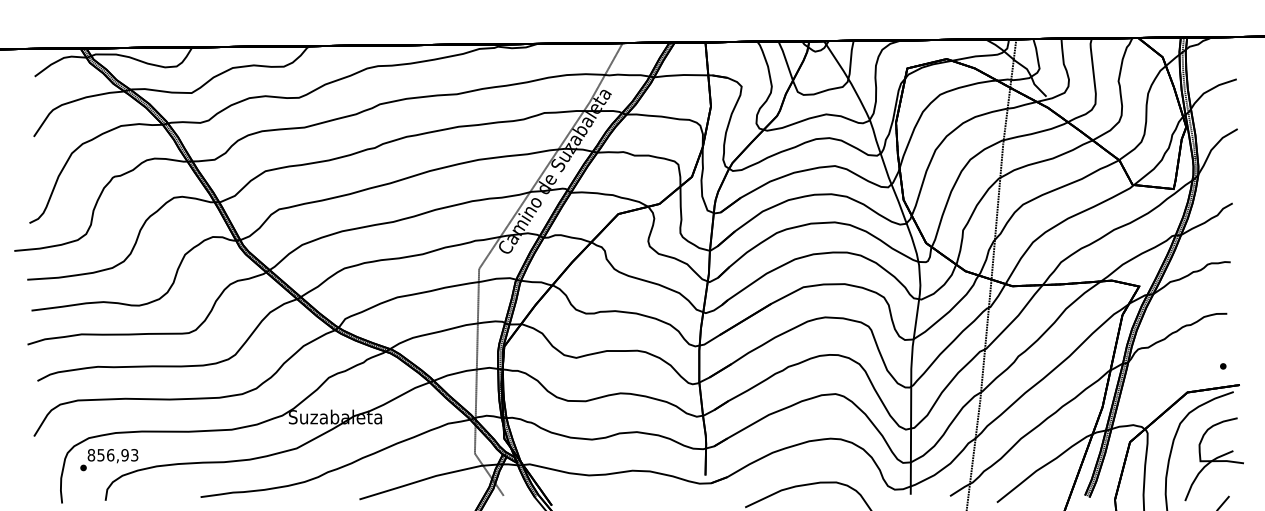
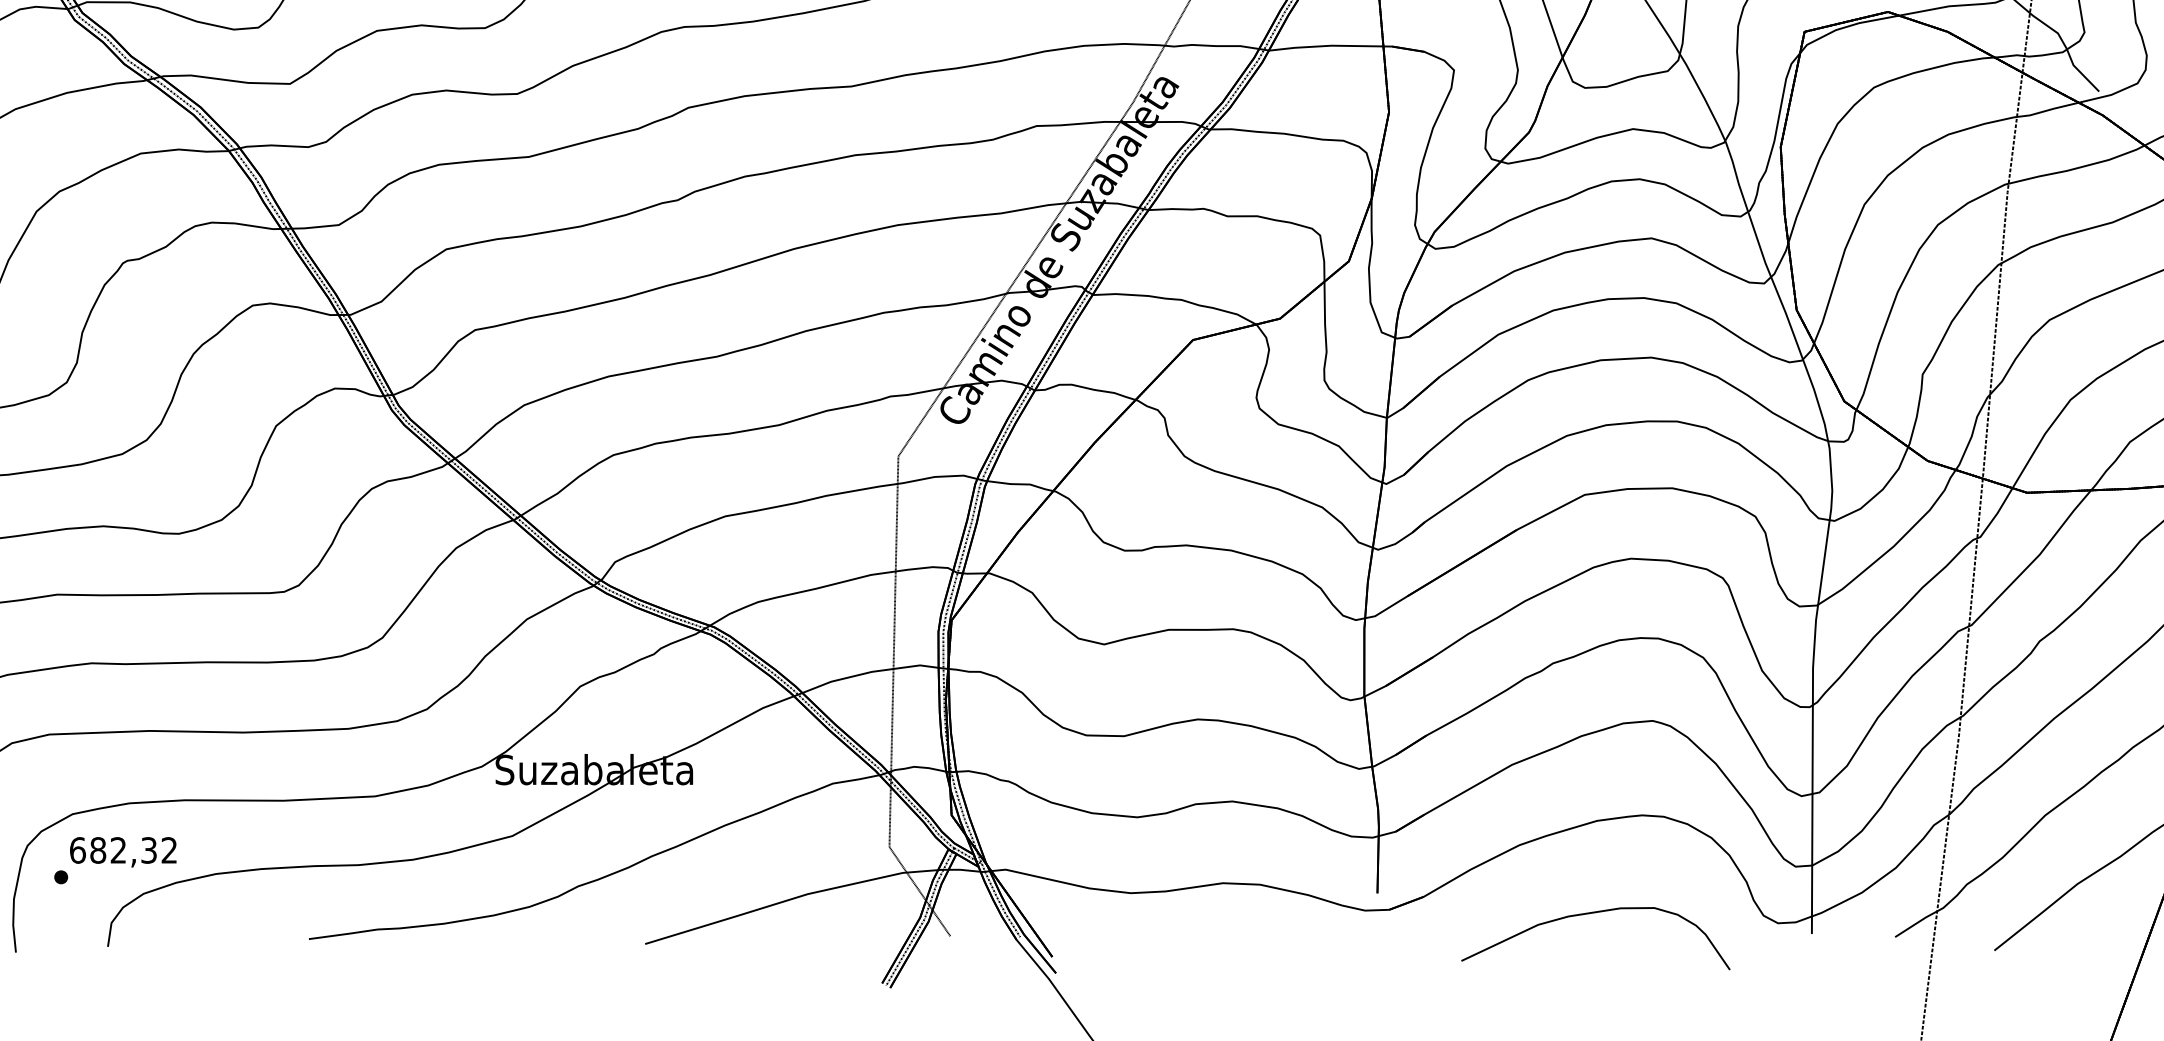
text: (112, 455) -> (122, 850), 856,93 -> 682,32

